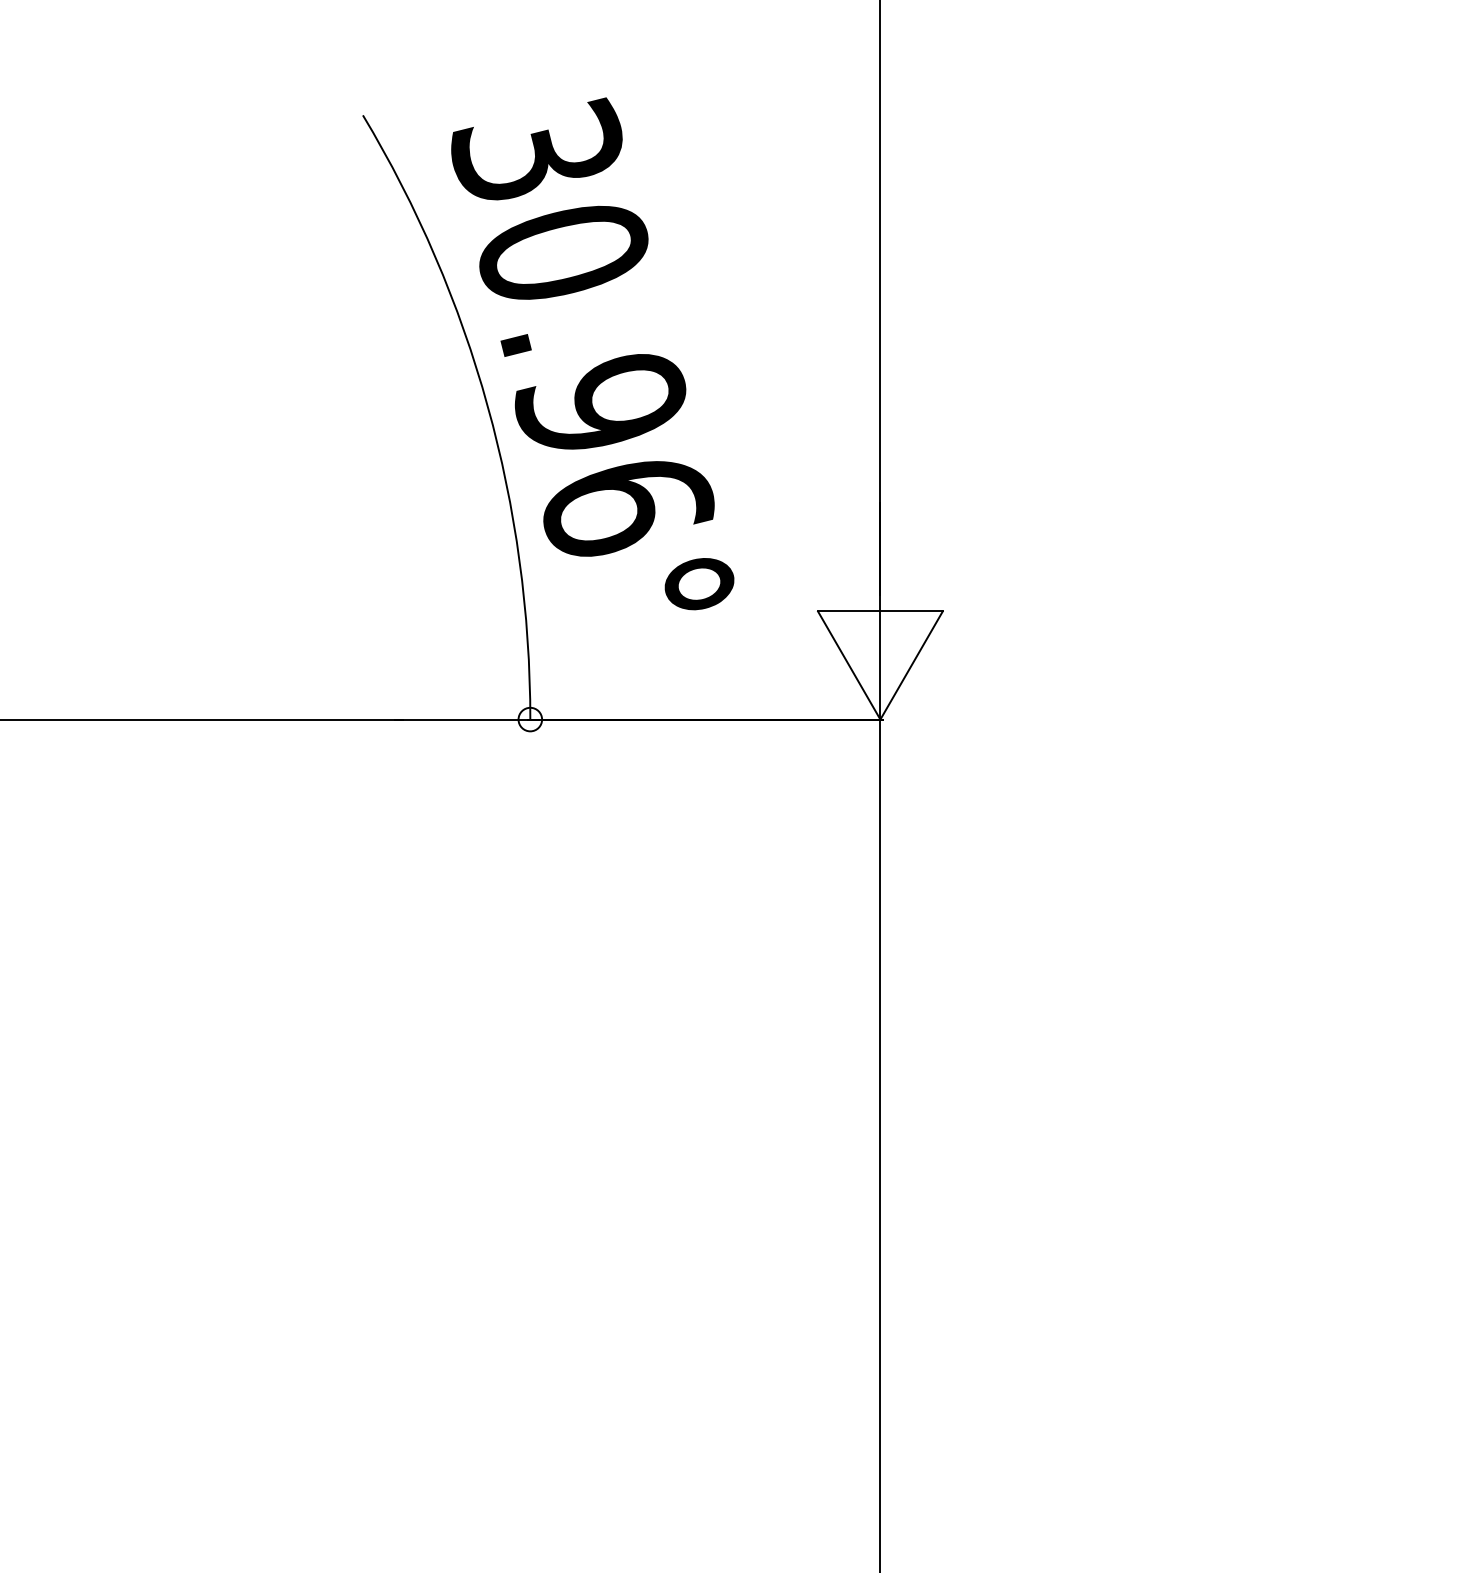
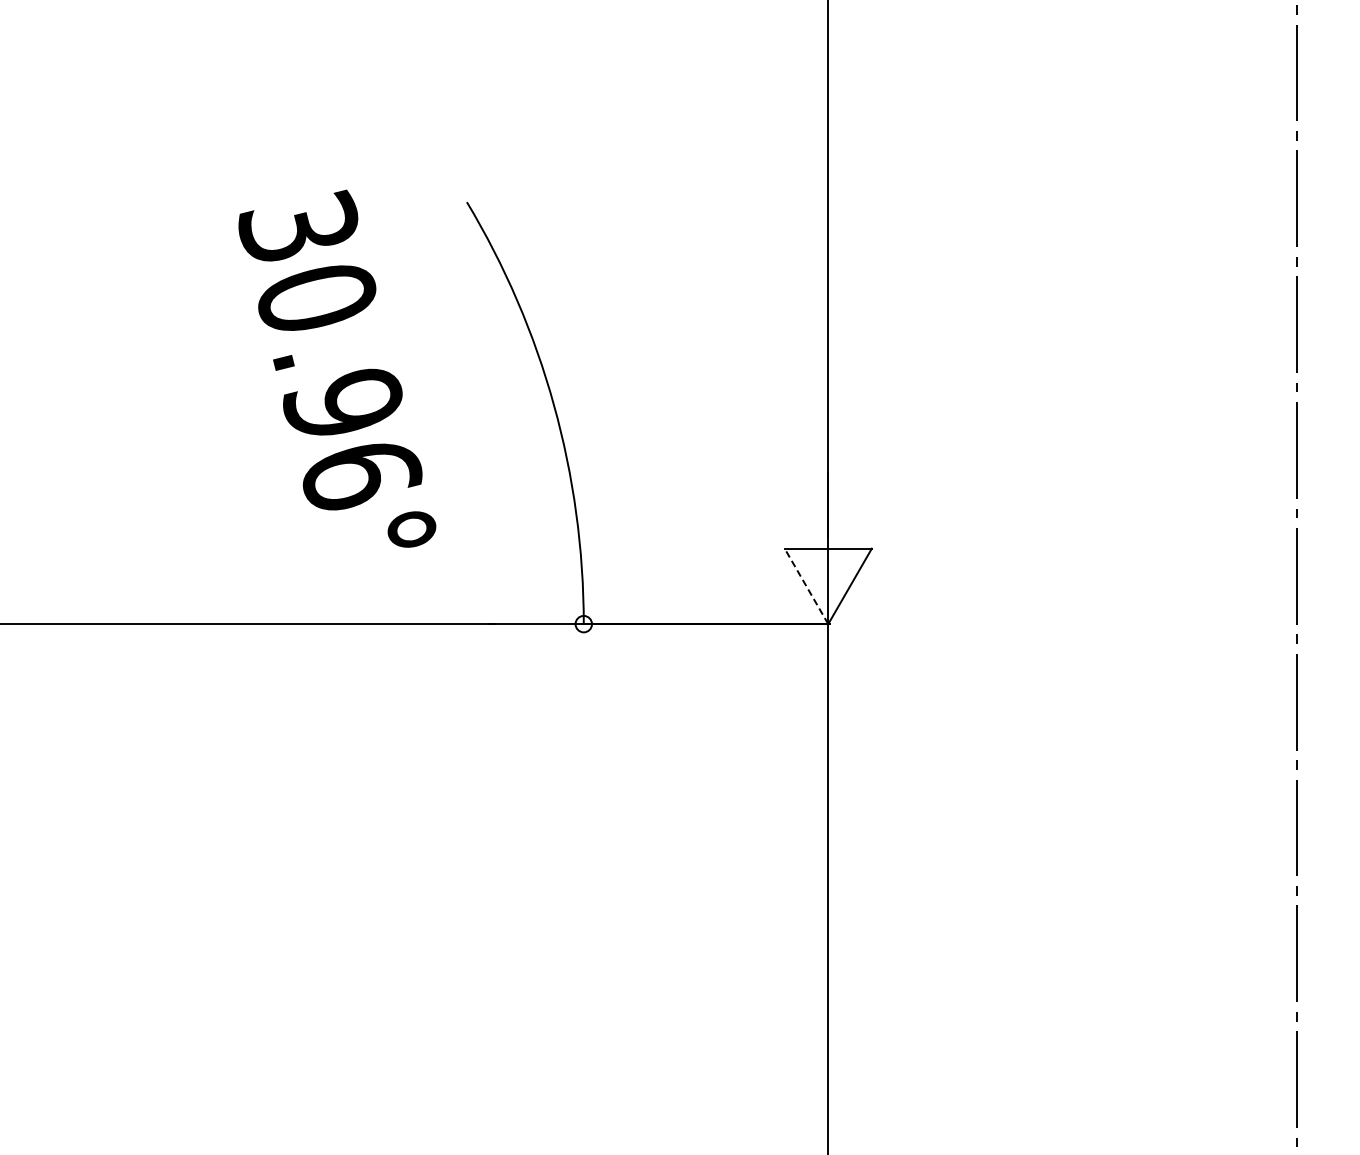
text: (592, 353) -> (337, 368), moved
line: (849, 665) -> (806, 586), solid -> dashed

